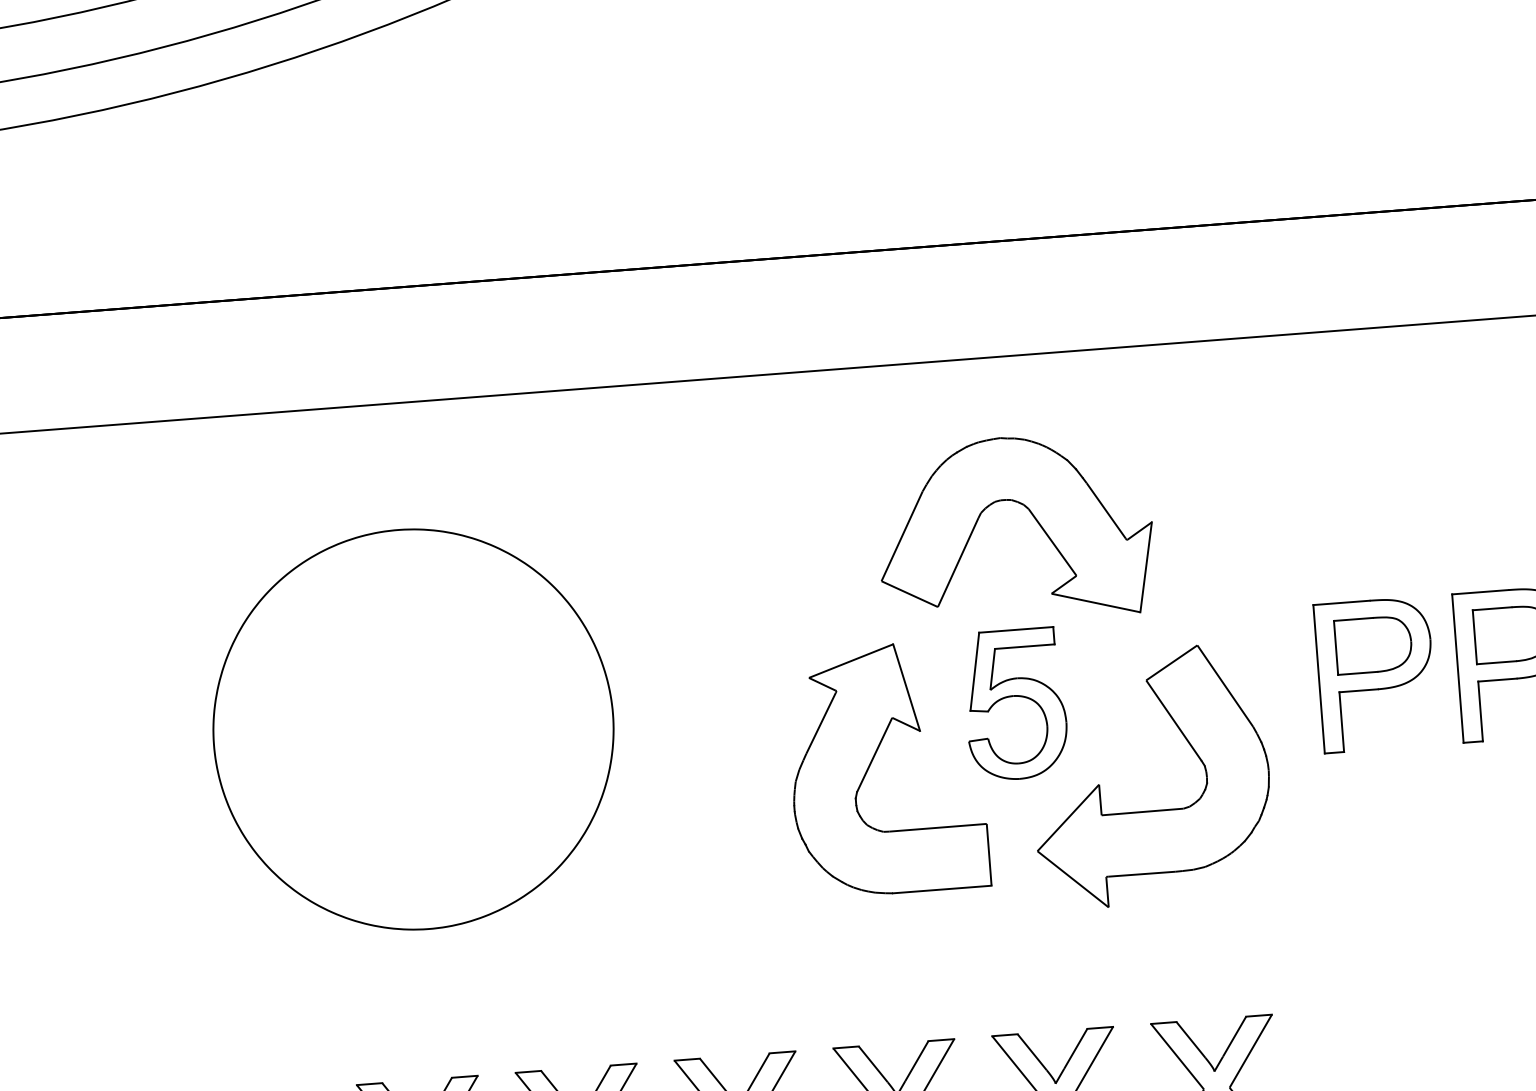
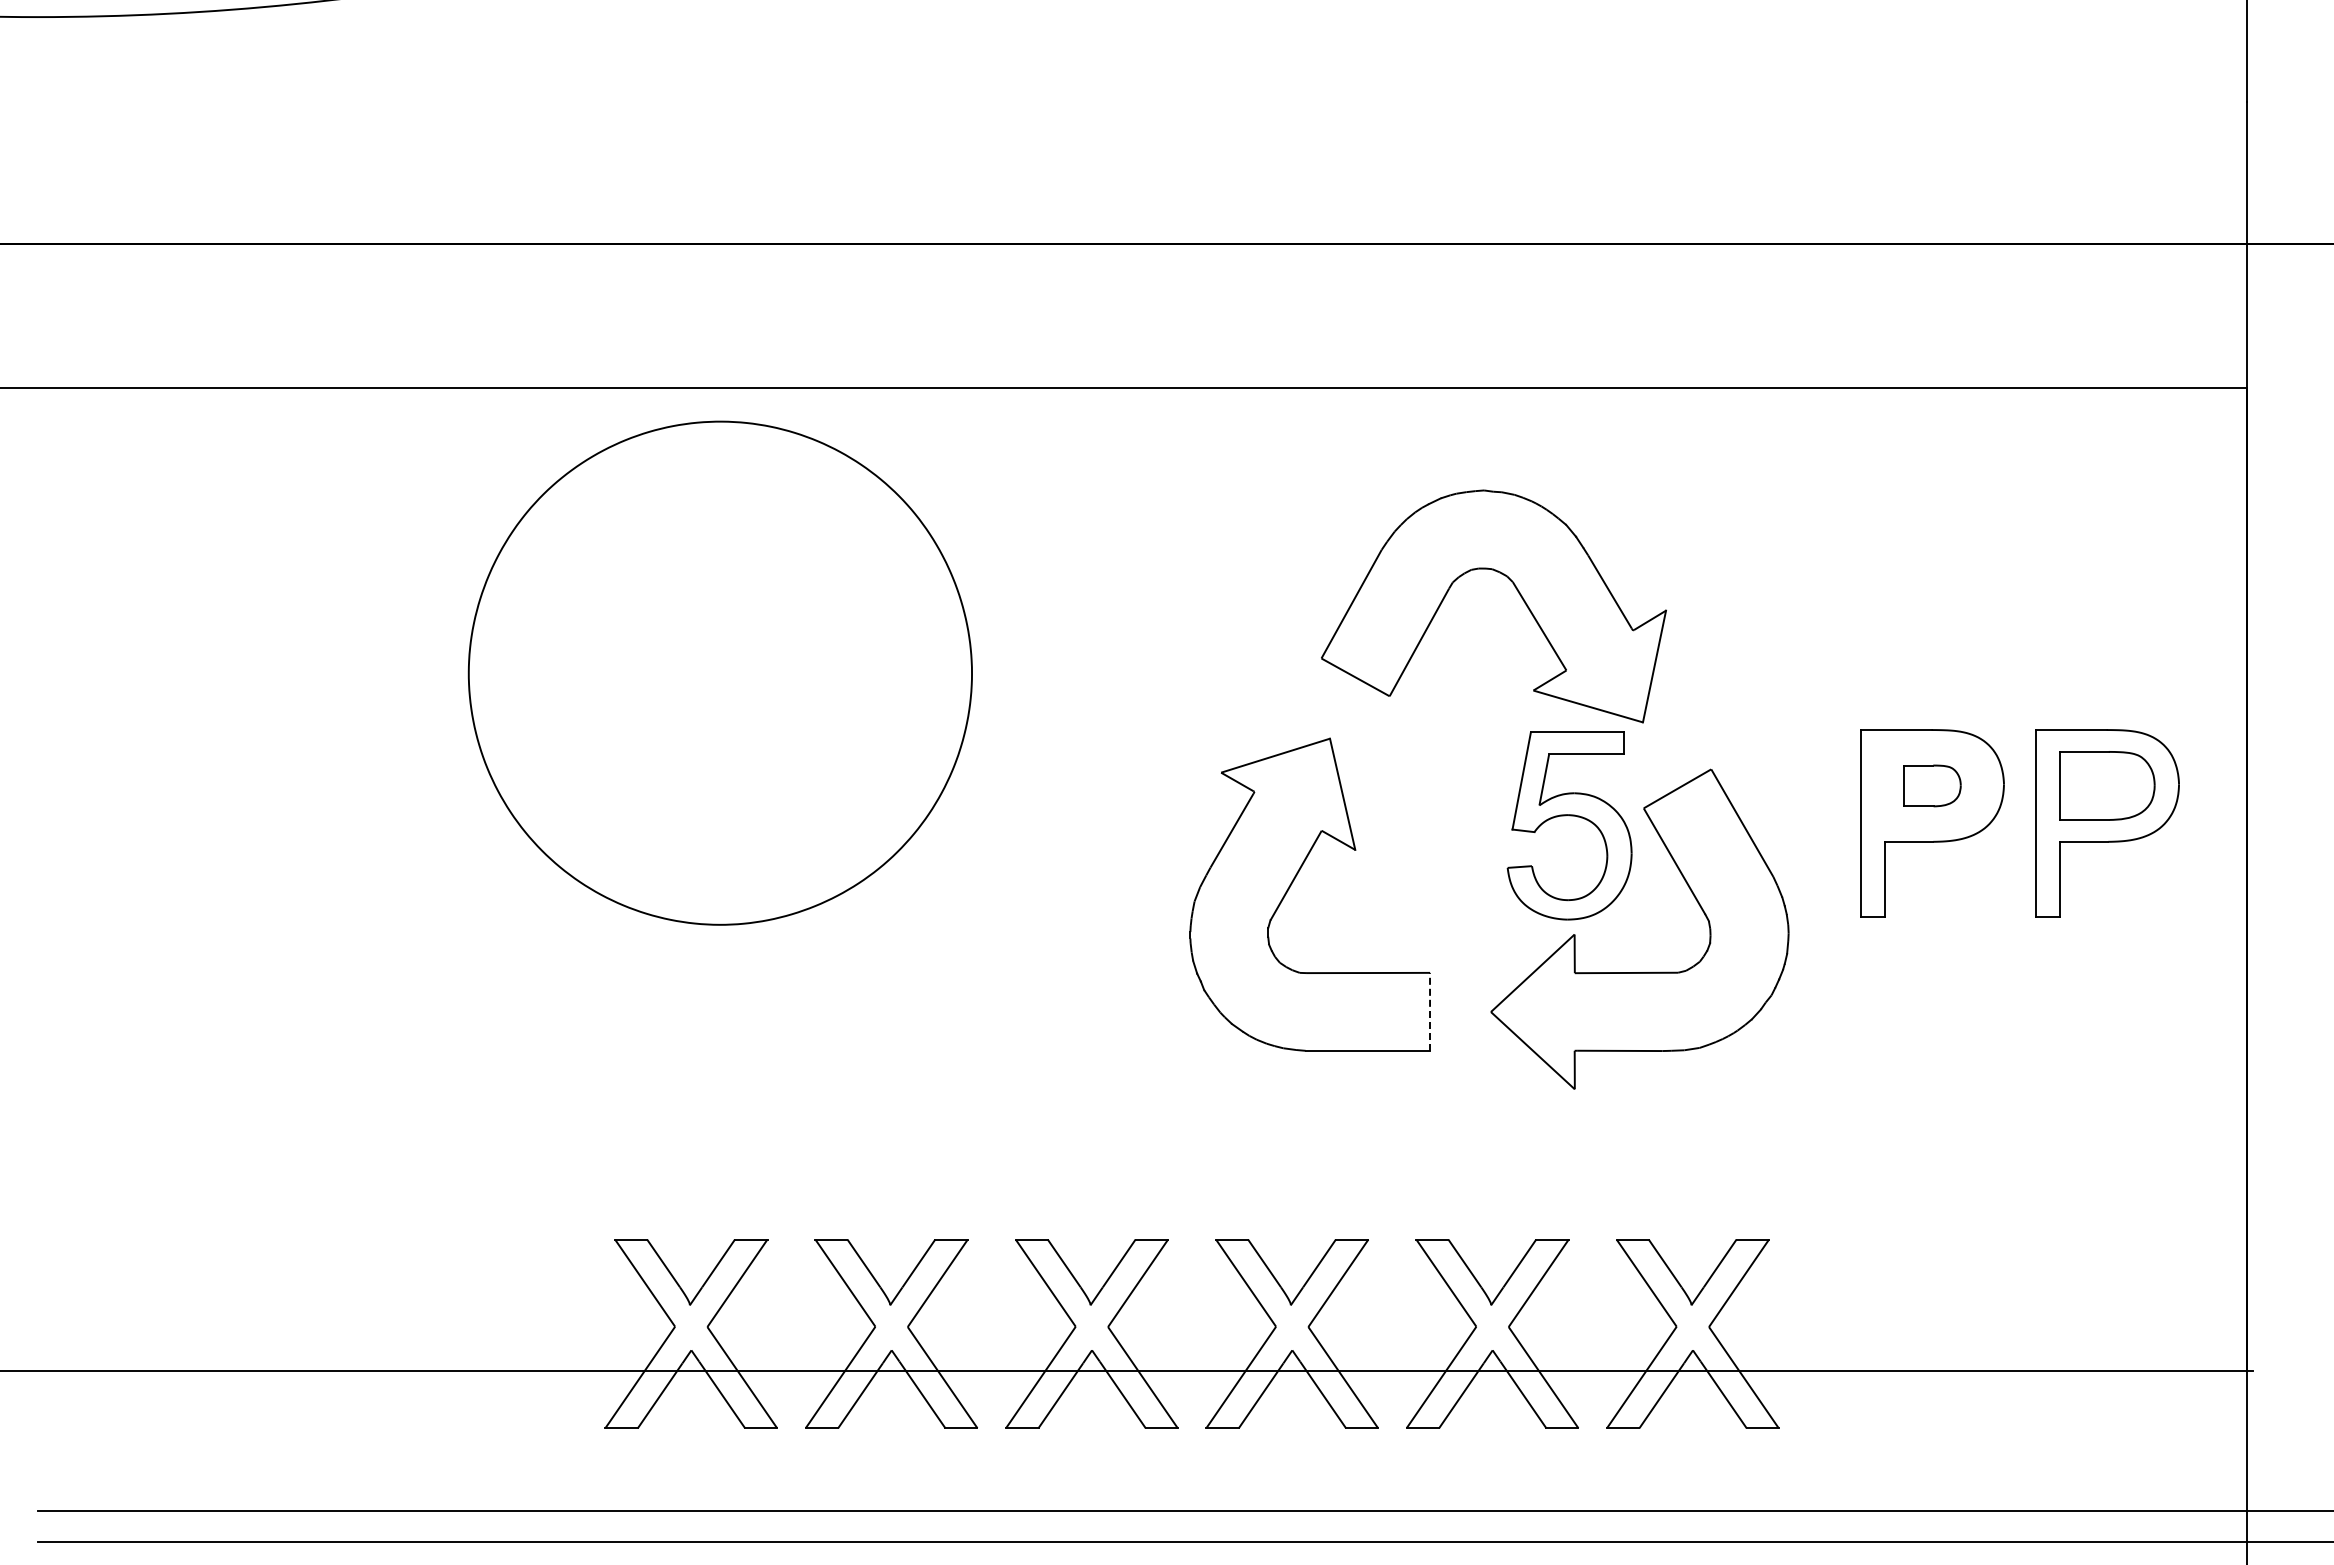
part: (1373, 644) -> (1932, 785), size x0.6
part: (1014, 697) -> (1569, 816), moved
part: (412, 728) -> (719, 672), moved
line: (989, 854) -> (1430, 1011), solid -> dashed

